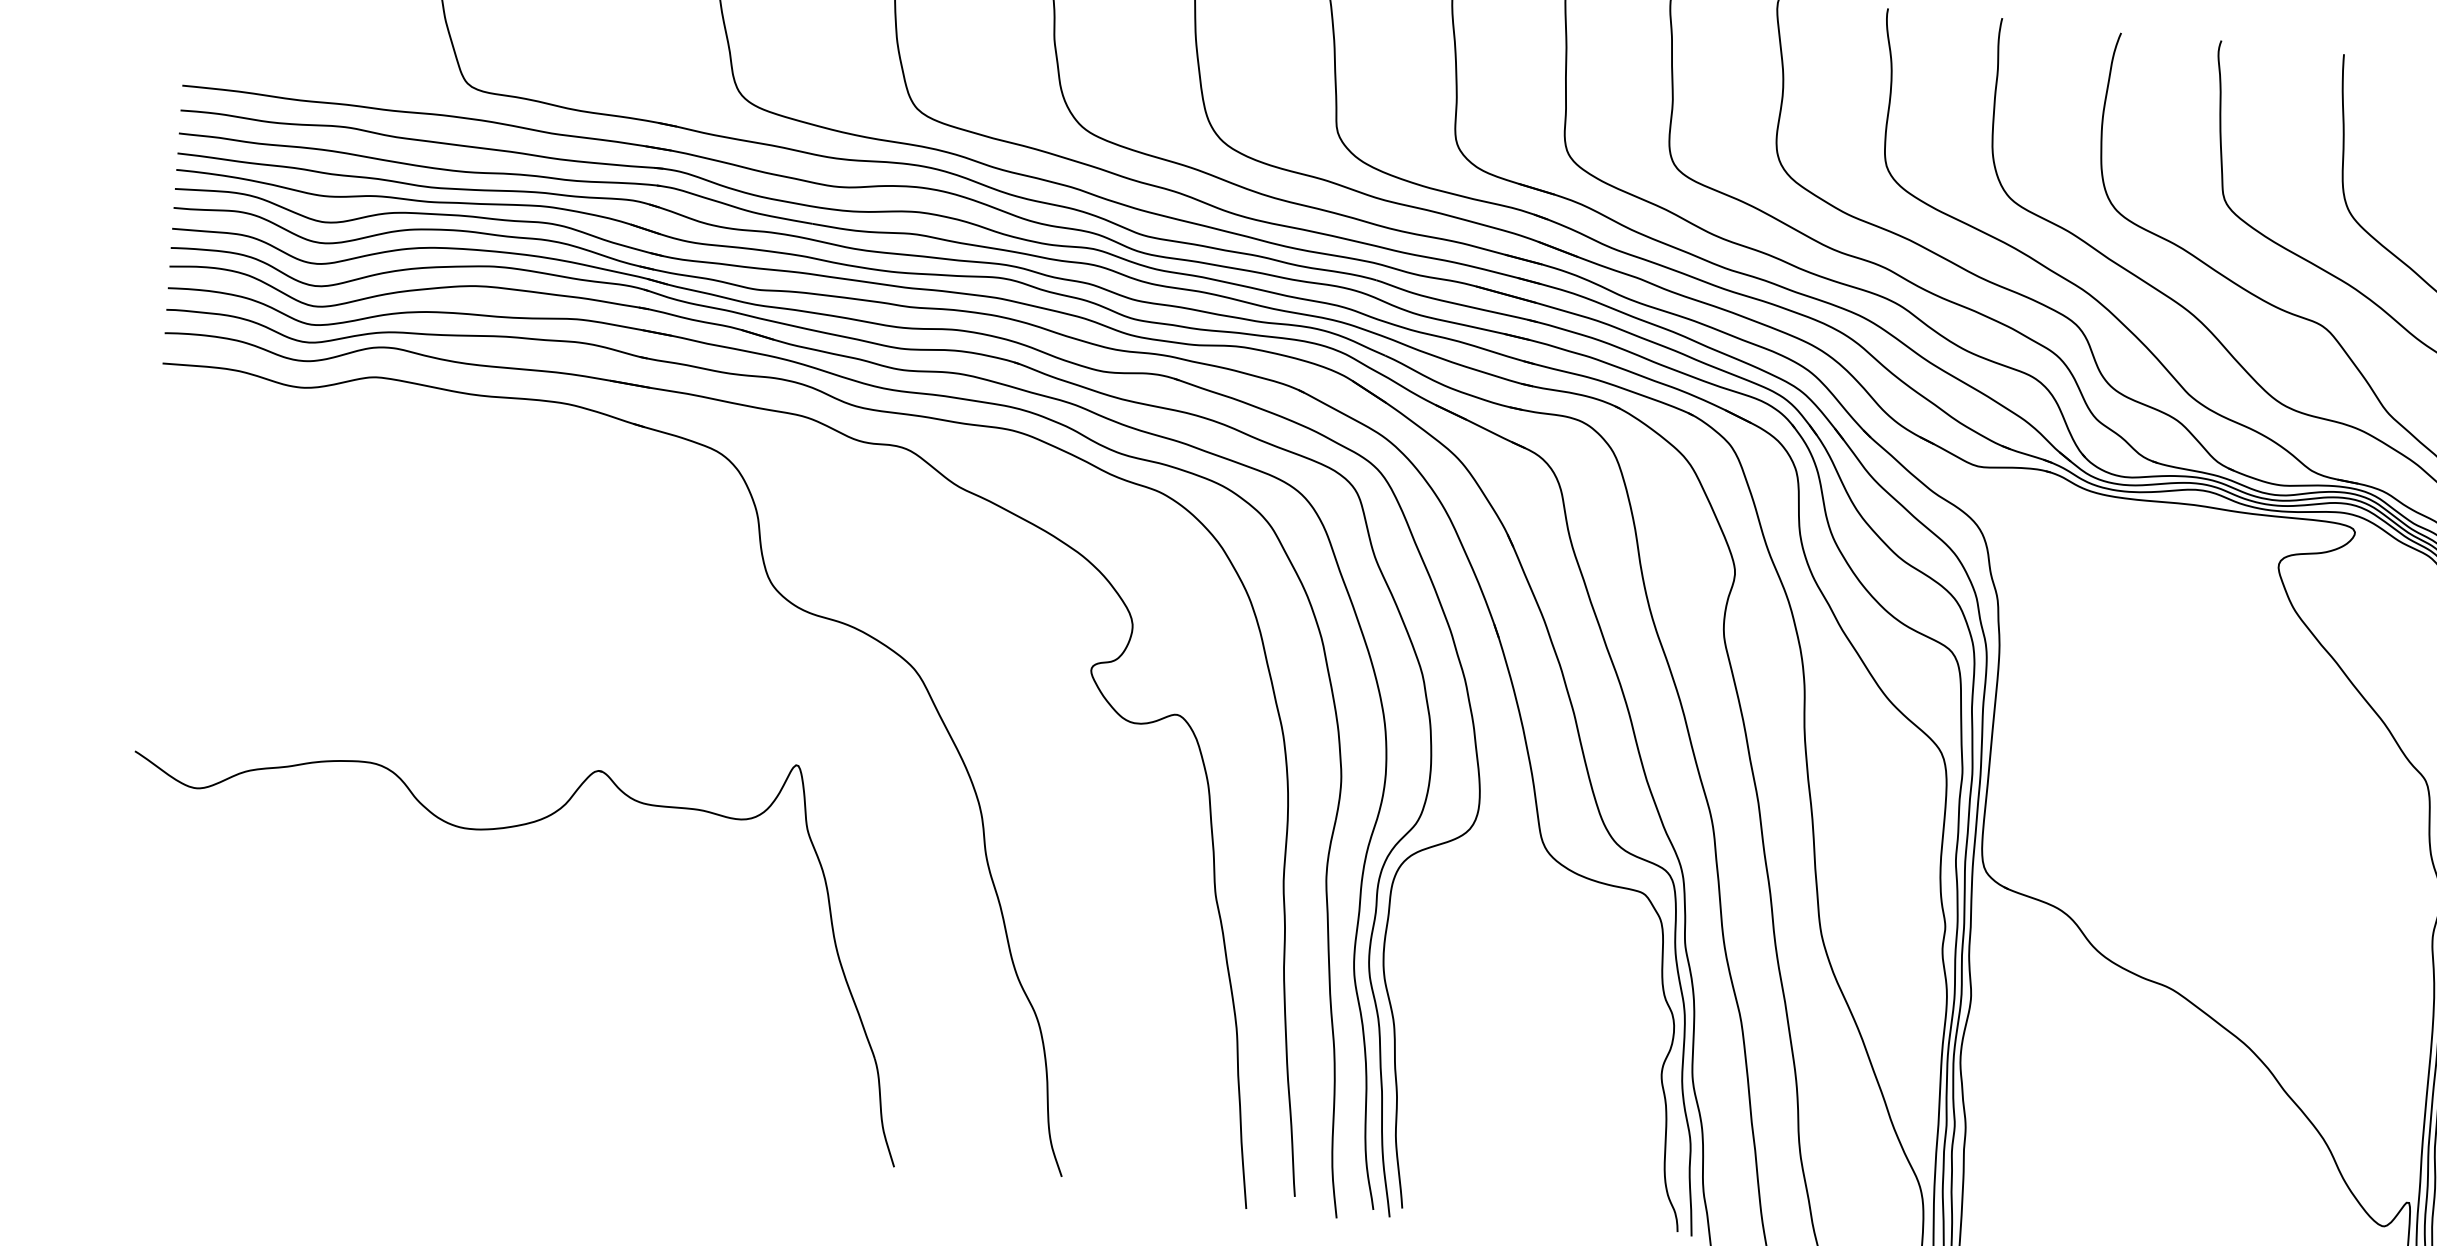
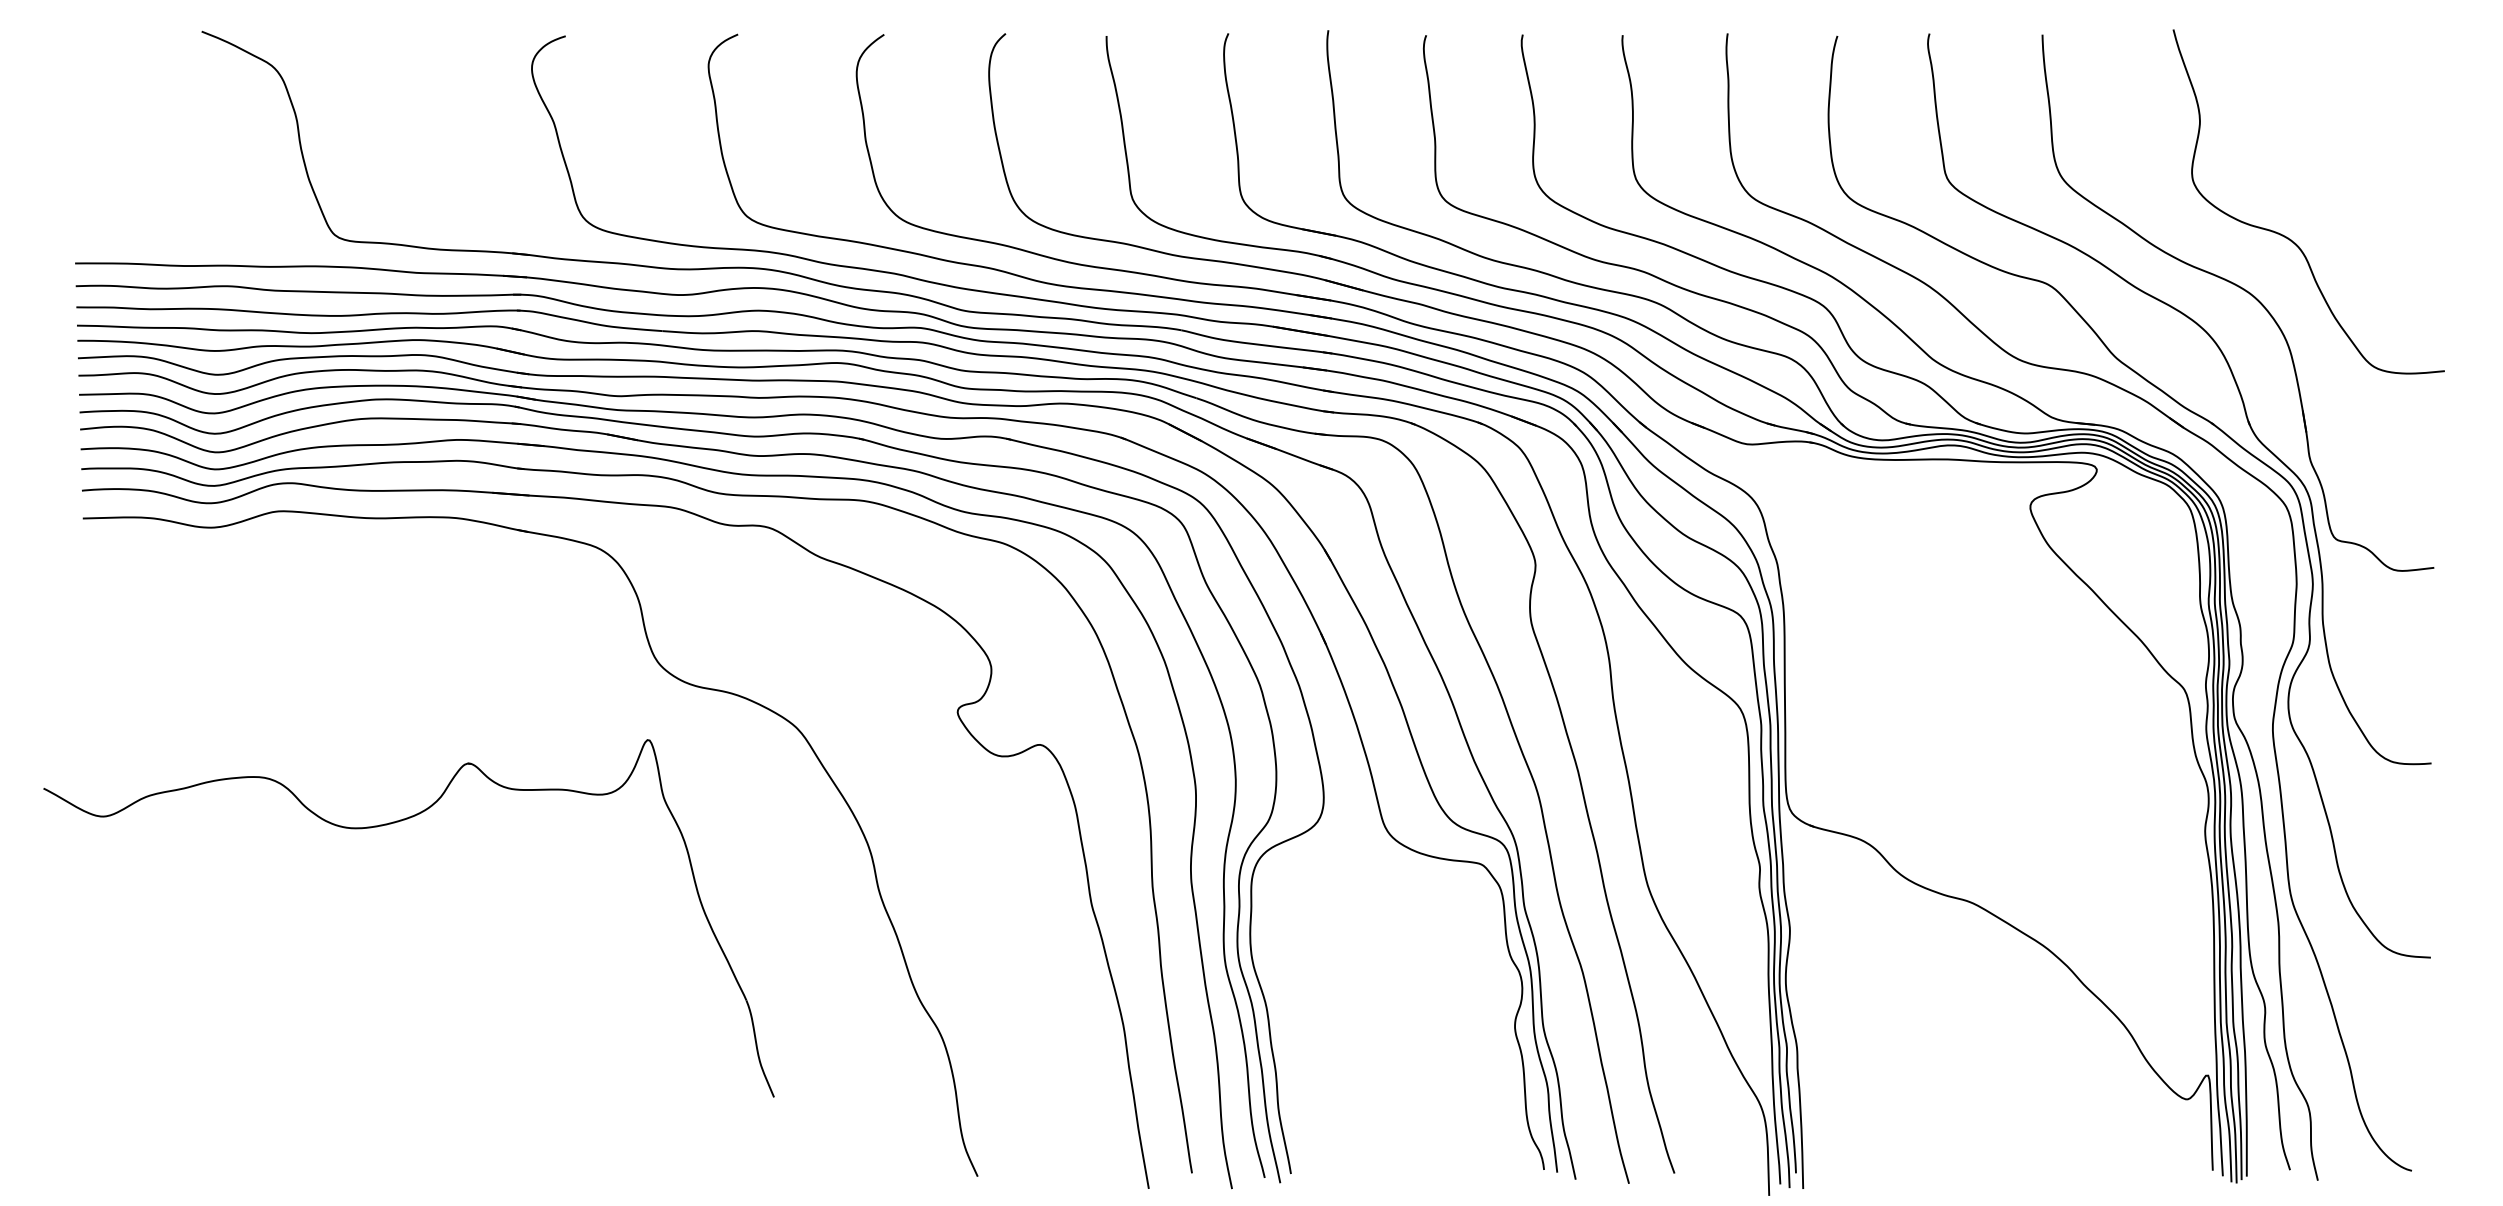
part: (504, 829) -> (387, 825), moved

